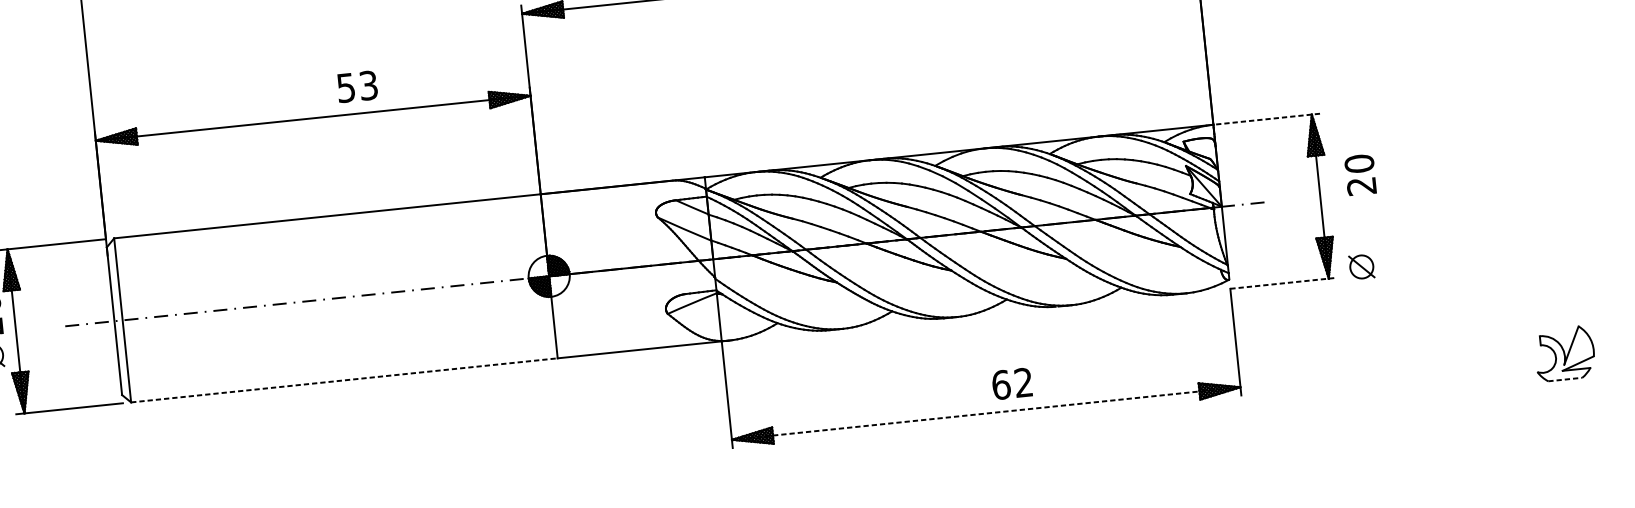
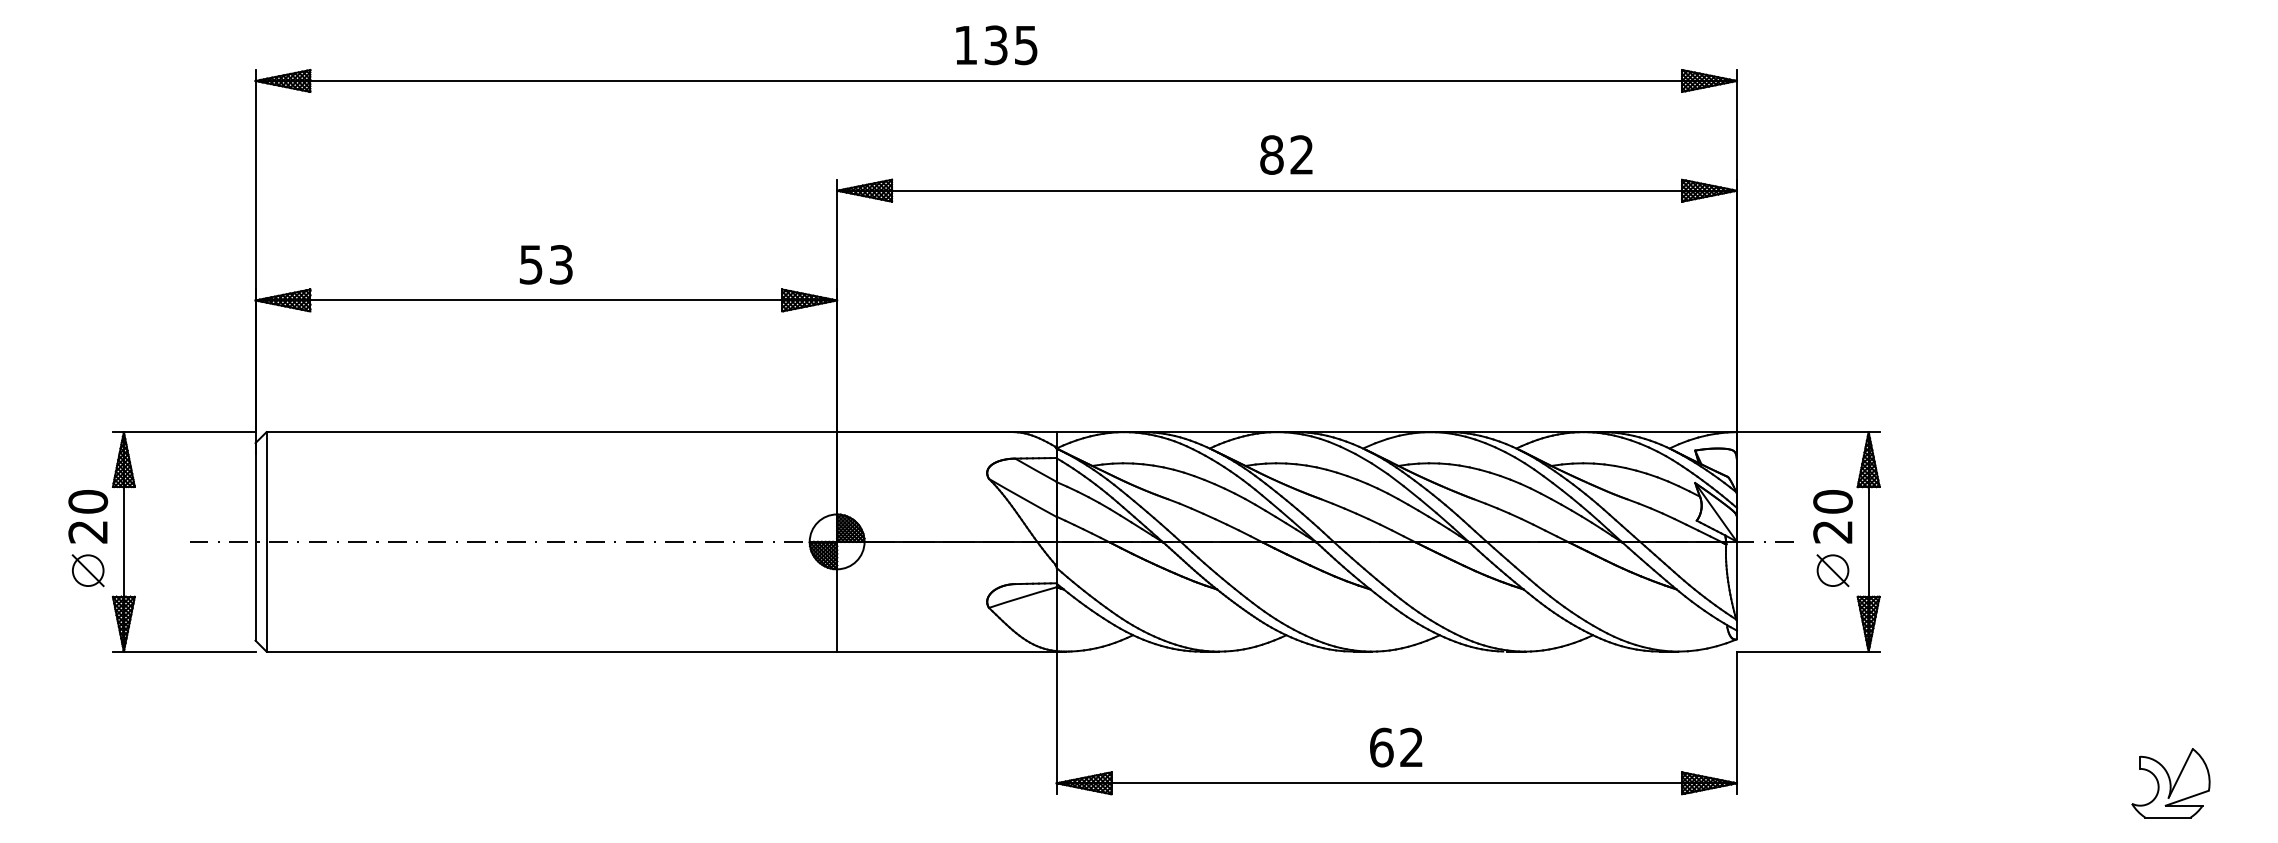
text: (356, 86) -> (545, 264), moved
line: (1266, 119) -> (1807, 432), dashed -> solid
text: (1360, 174) -> (1832, 516), moved
part: (1361, 266) -> (1832, 570), moved
line: (1283, 283) -> (1808, 651), dashed -> solid
line: (1564, 379) -> (2167, 817), dashed -> solid
line: (344, 380) -> (552, 651), dashed -> solid
text: (1012, 383) -> (1396, 747), moved
line: (986, 413) -> (1397, 783), dashed -> solid

